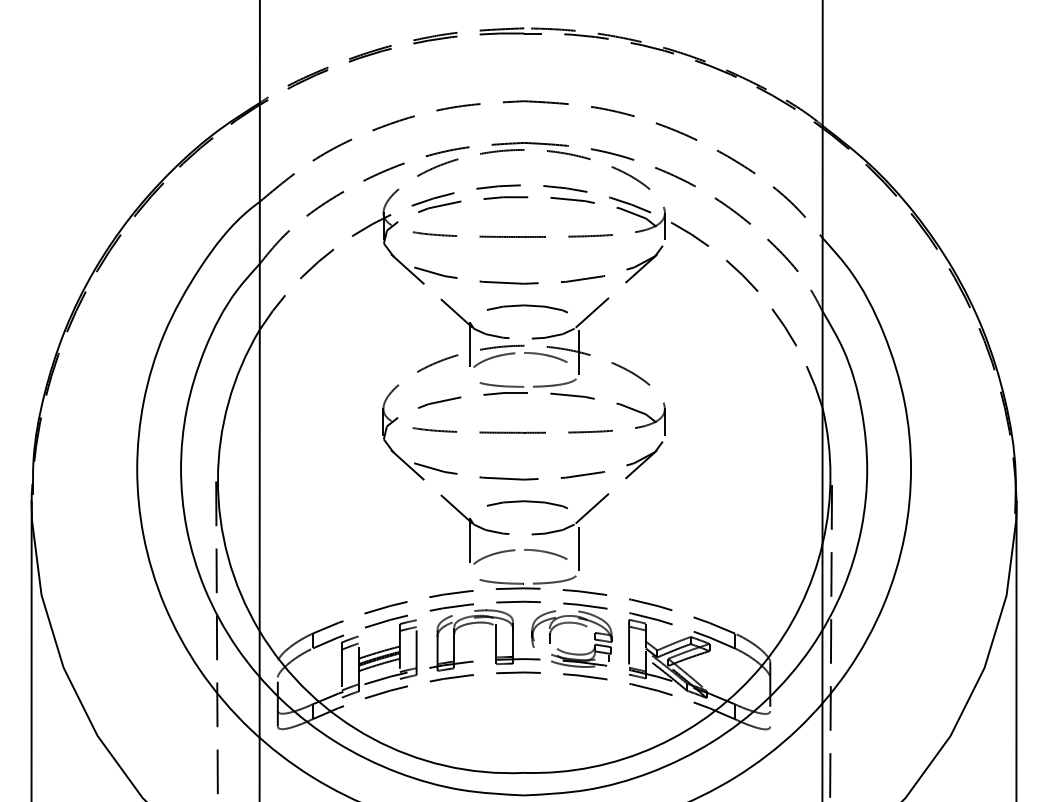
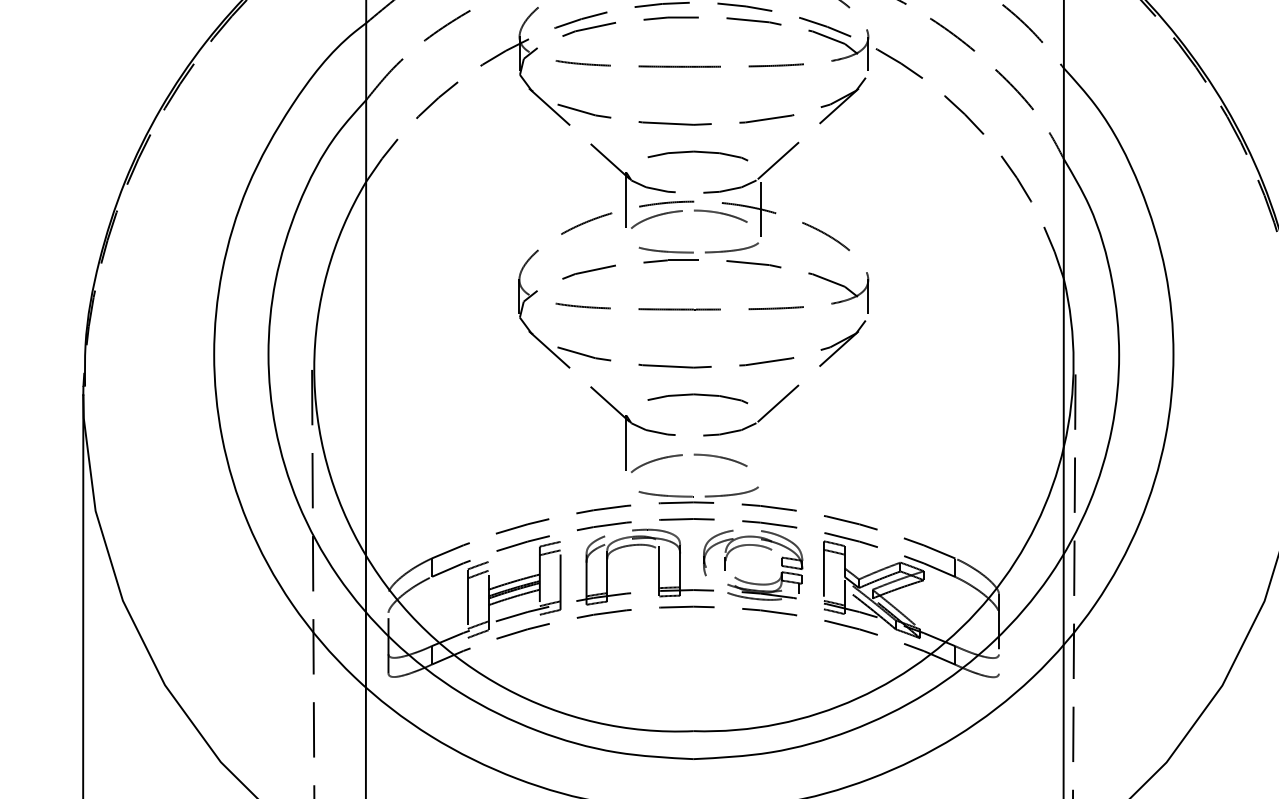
line: (578, 544) -> (761, 448), removed

